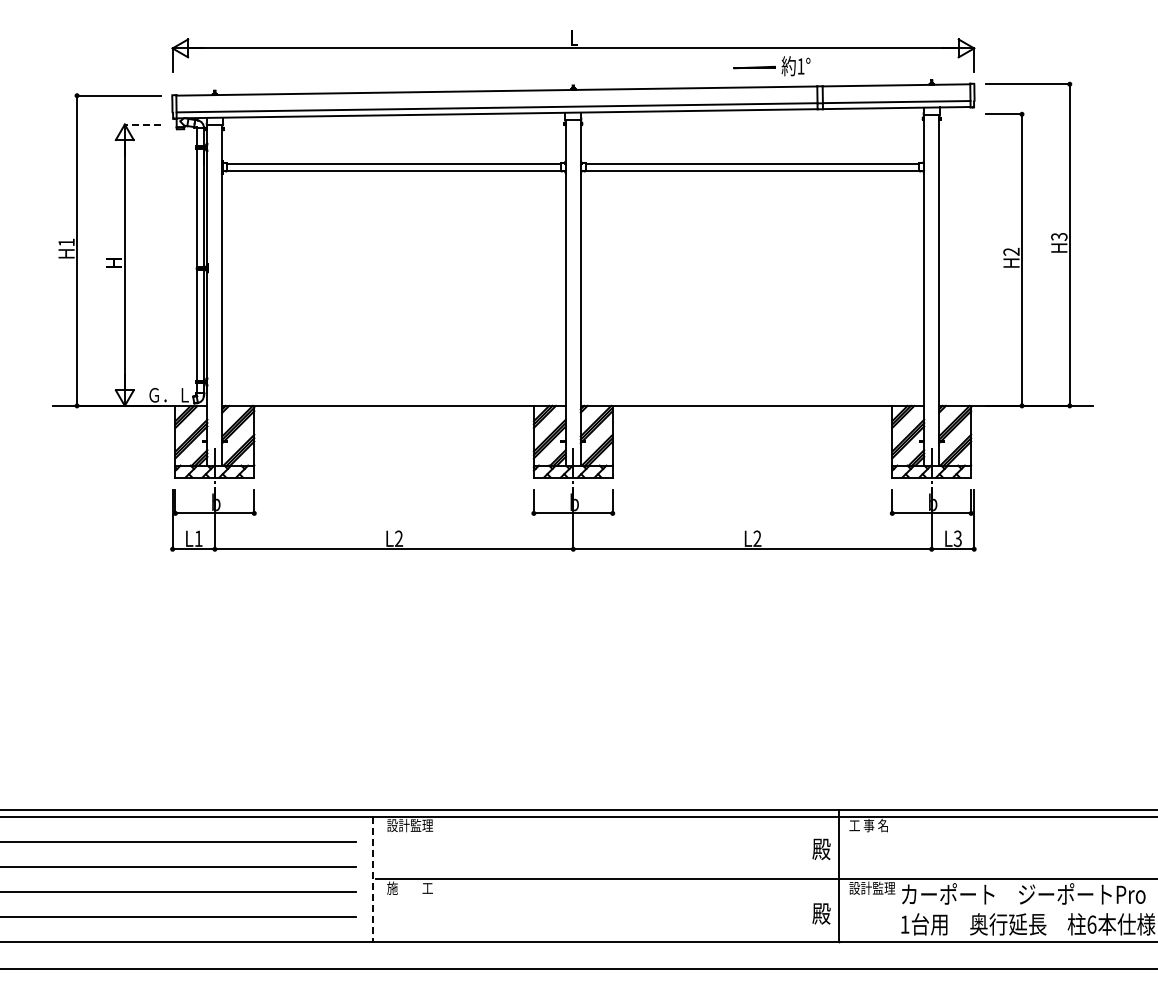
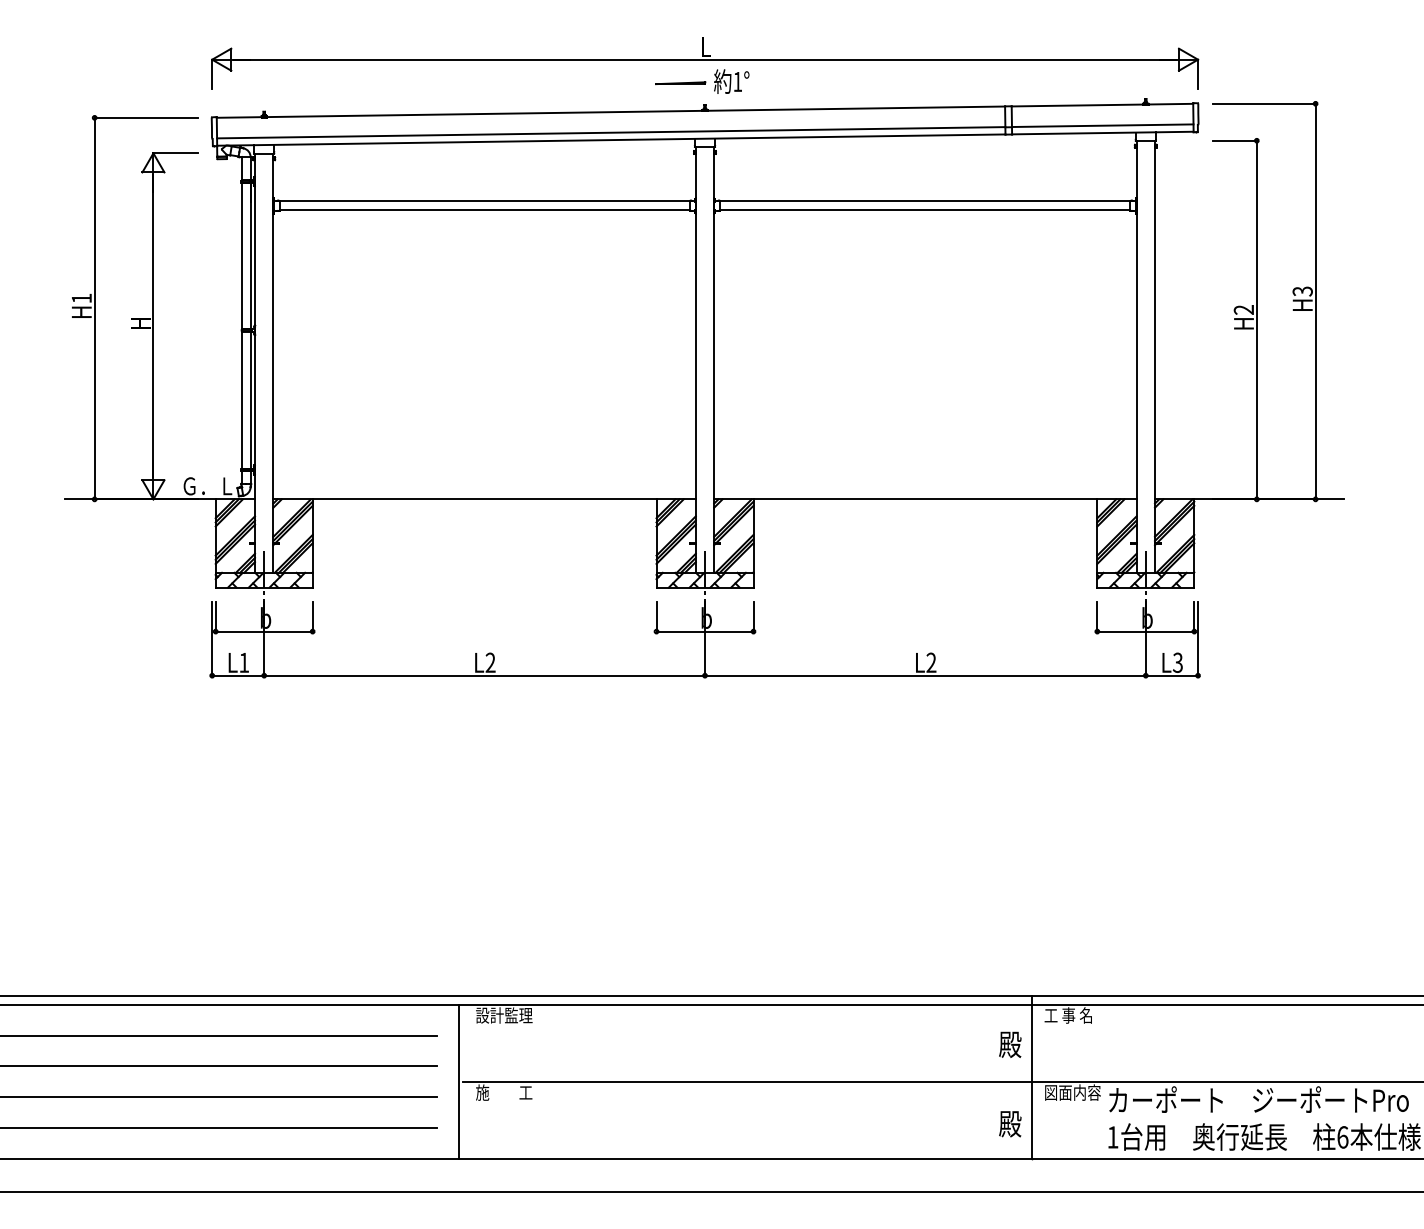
part: (771, 66) -> (701, 81), moved
line: (142, 124) -> (175, 153), dashed -> solid
line: (373, 879) -> (459, 1081), dashed -> solid
text: (872, 887) -> (1072, 1091), 設計監理 -> 図面内容

